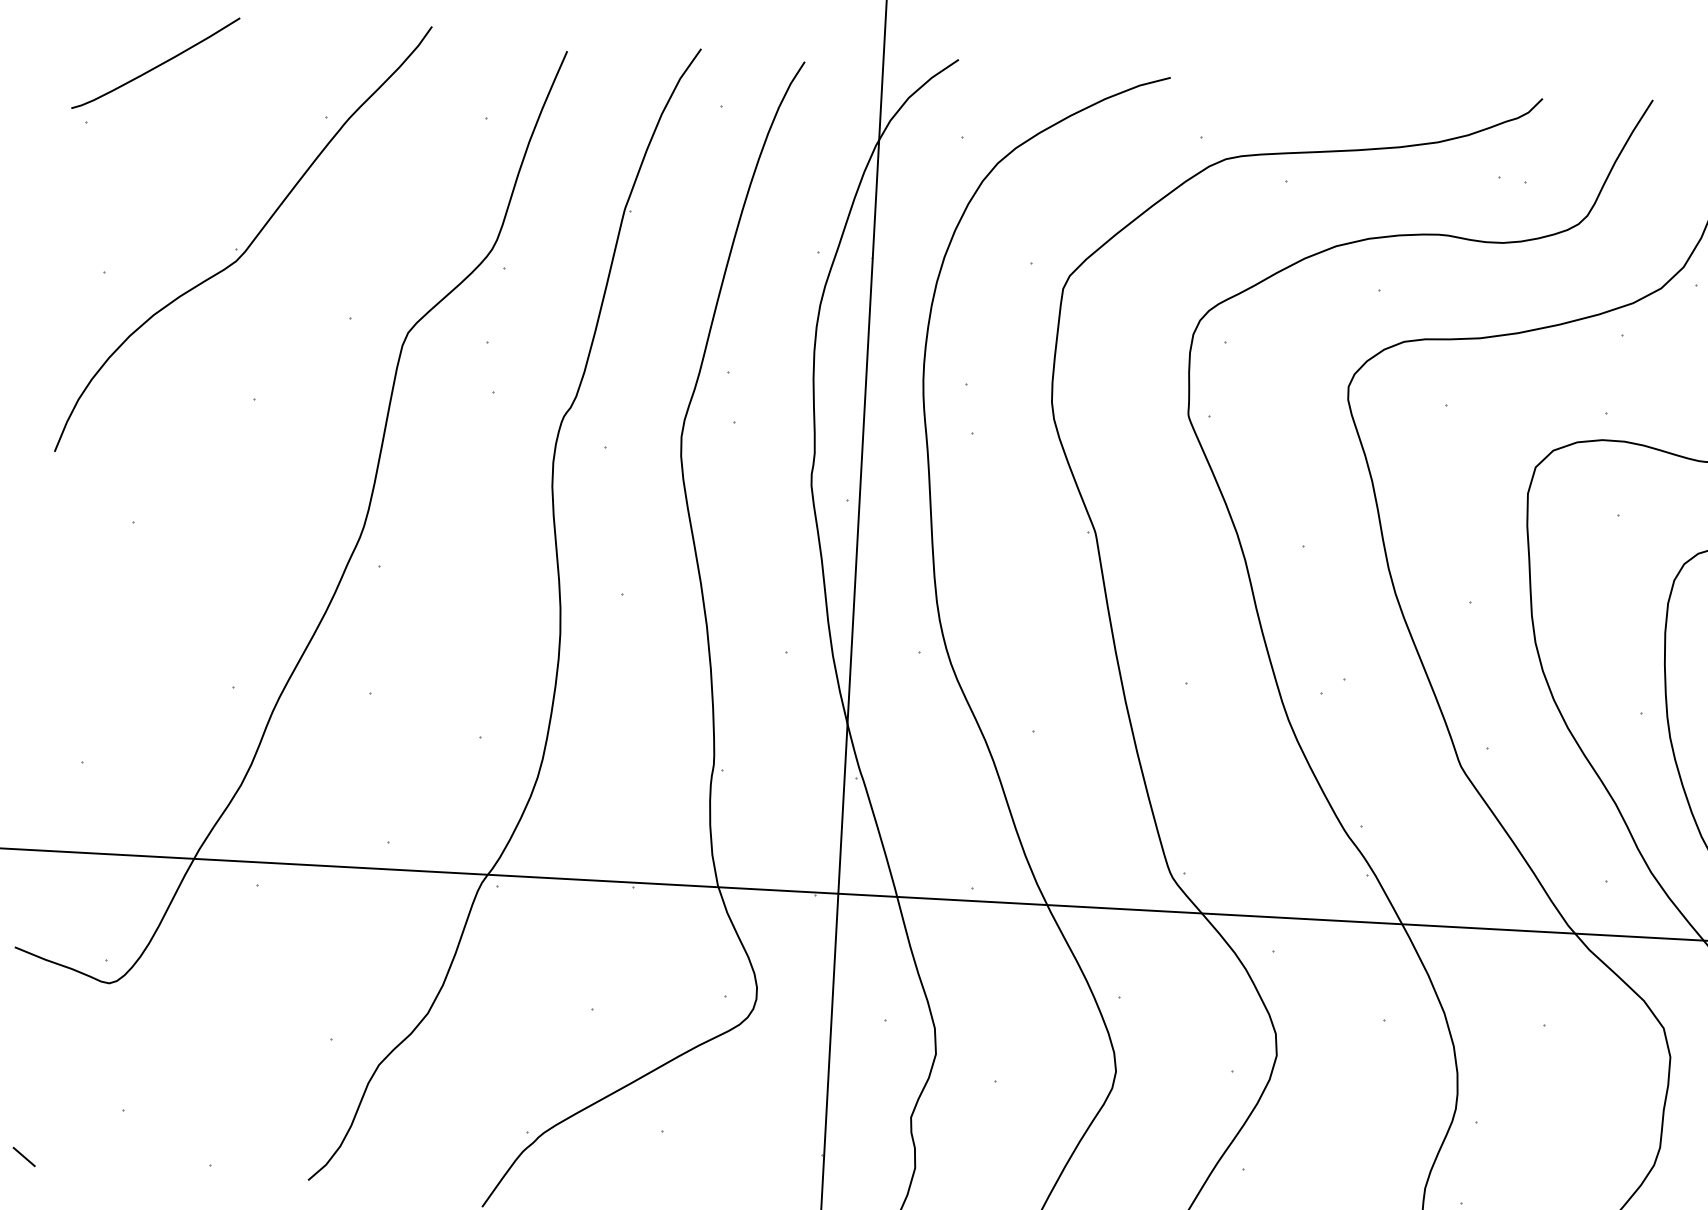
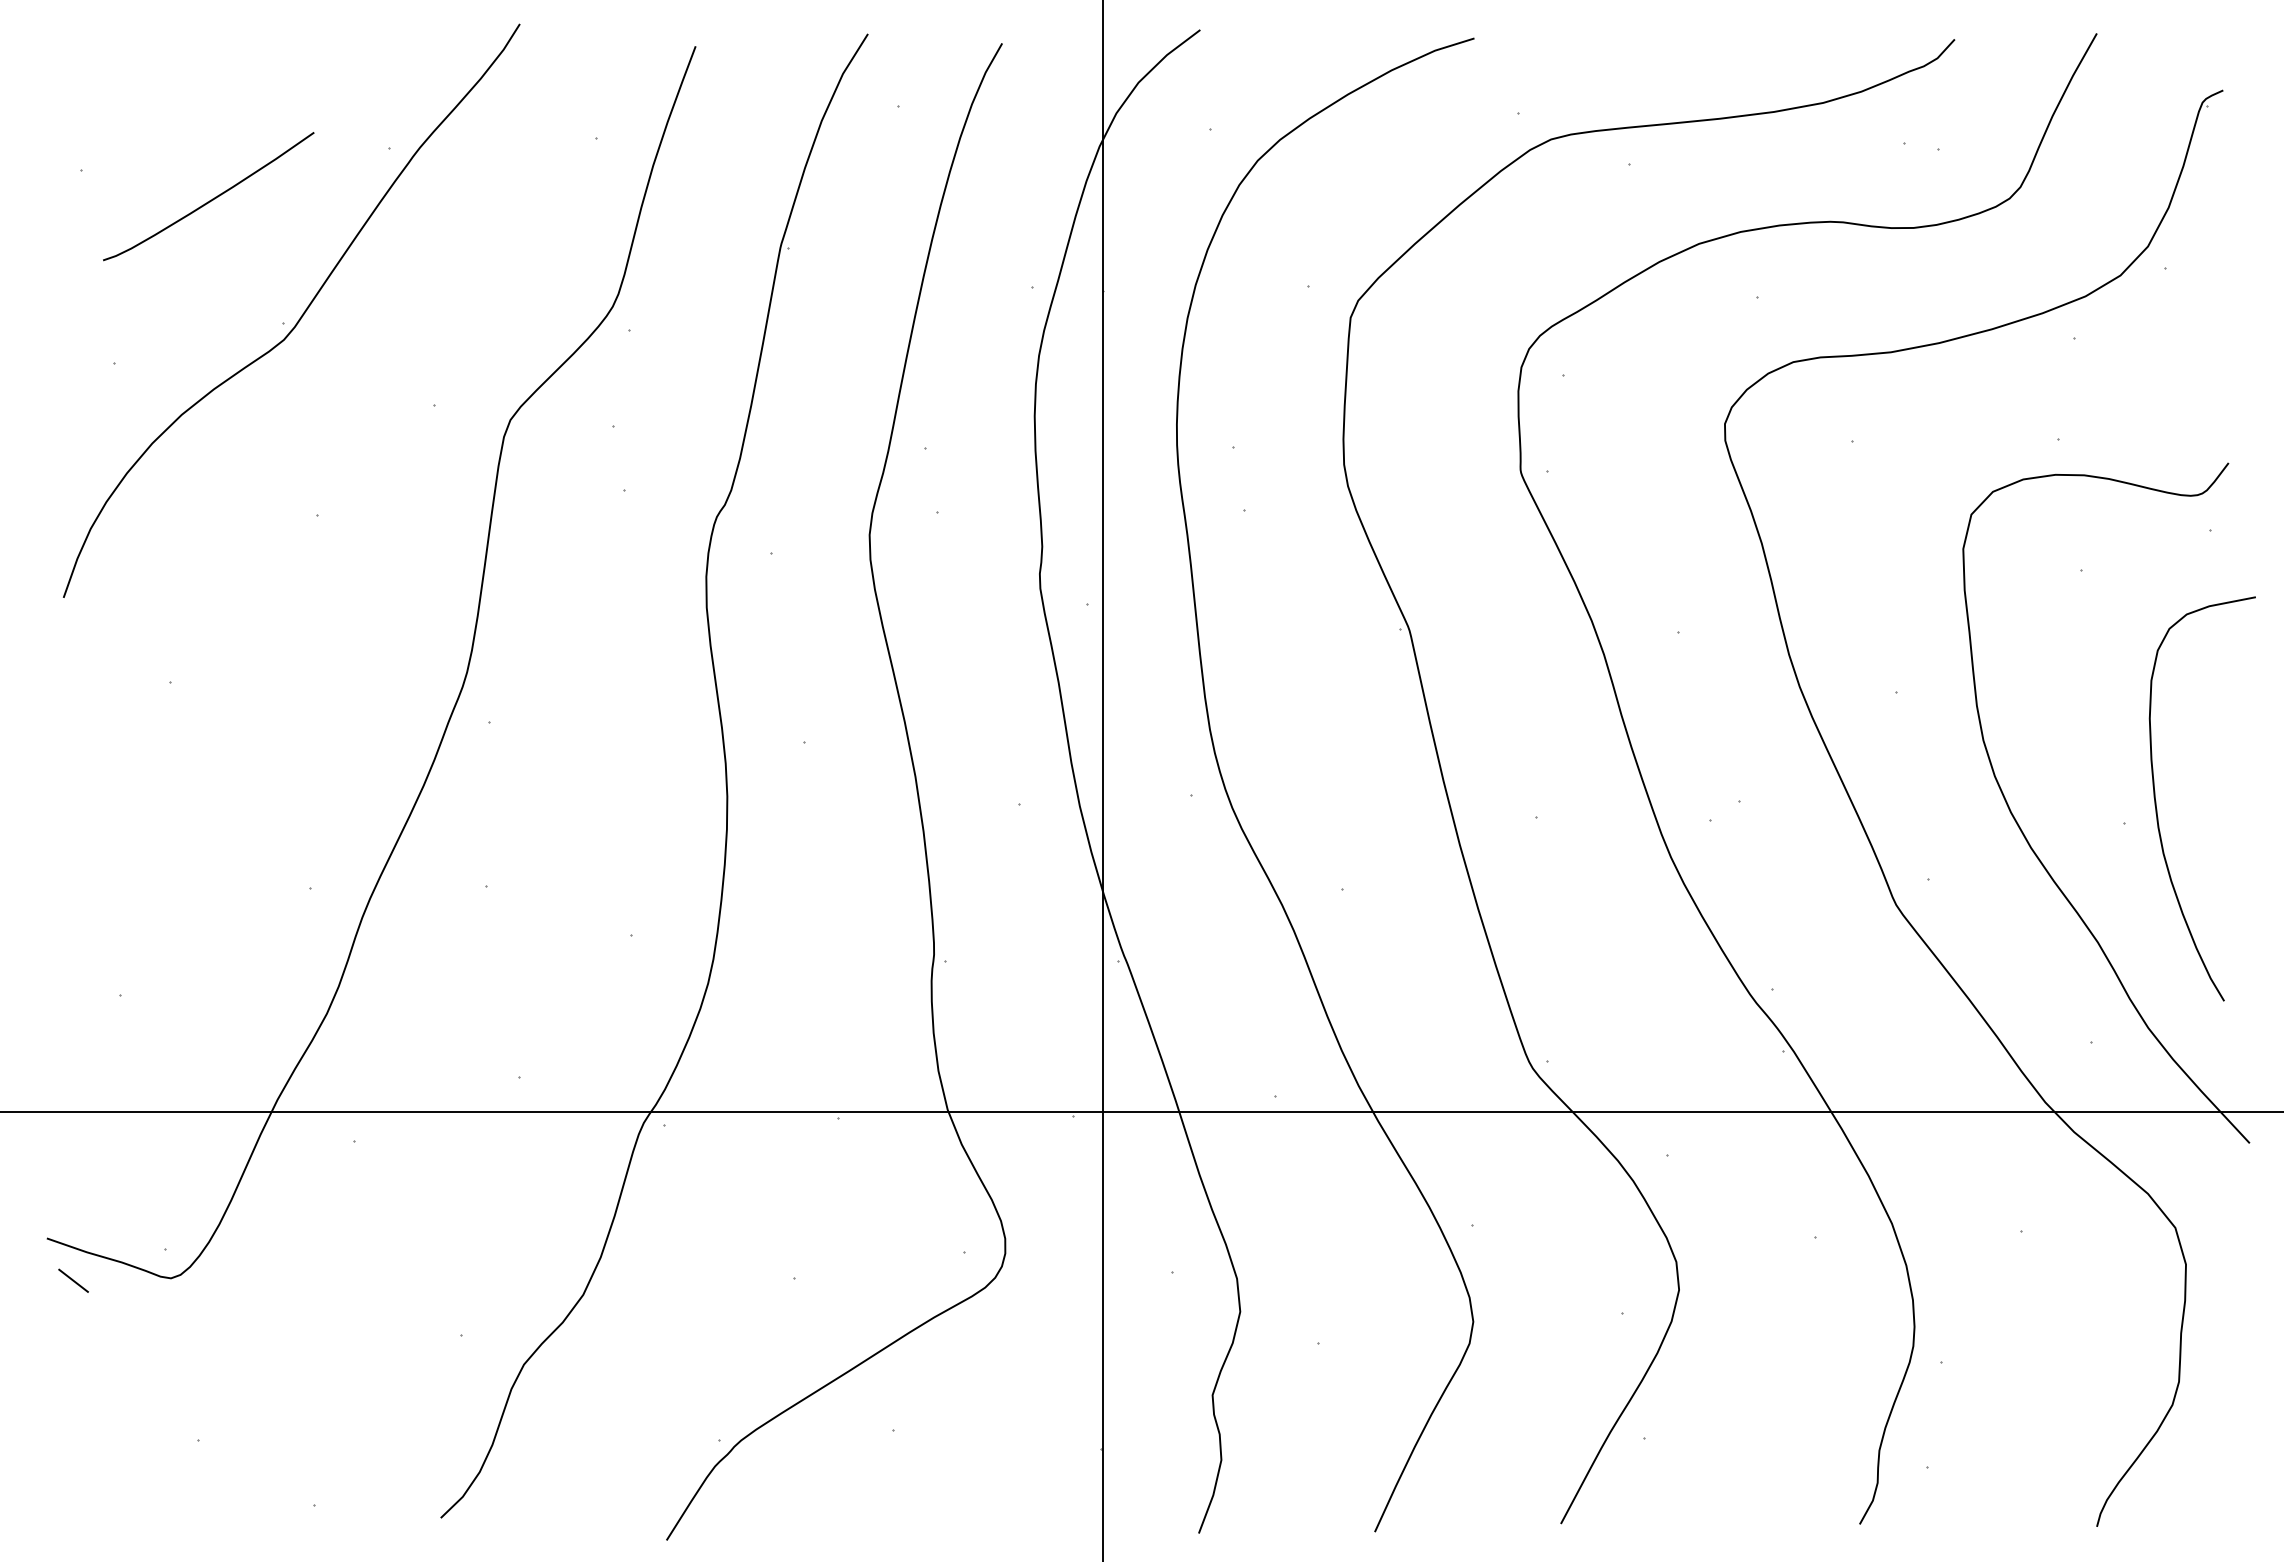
curve: (156, 66) -> (209, 200), moved
line: (24, 1156) -> (73, 1280), moved

